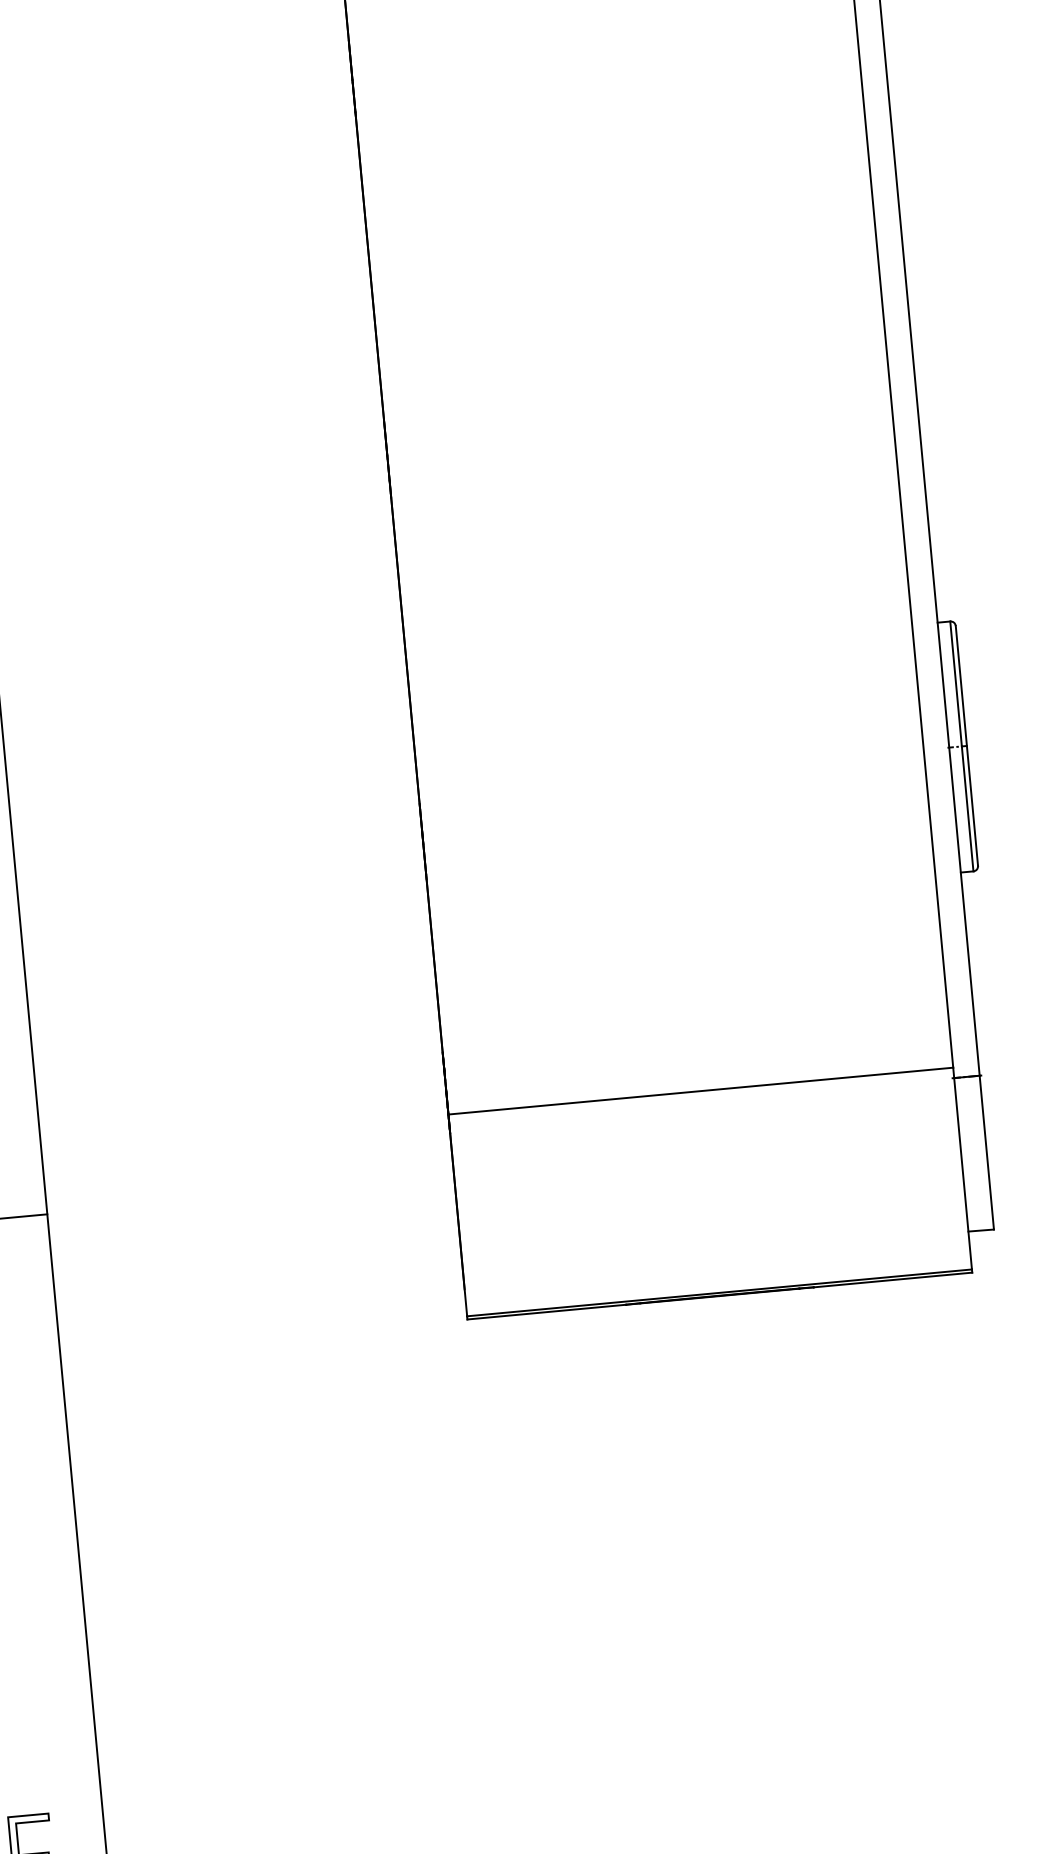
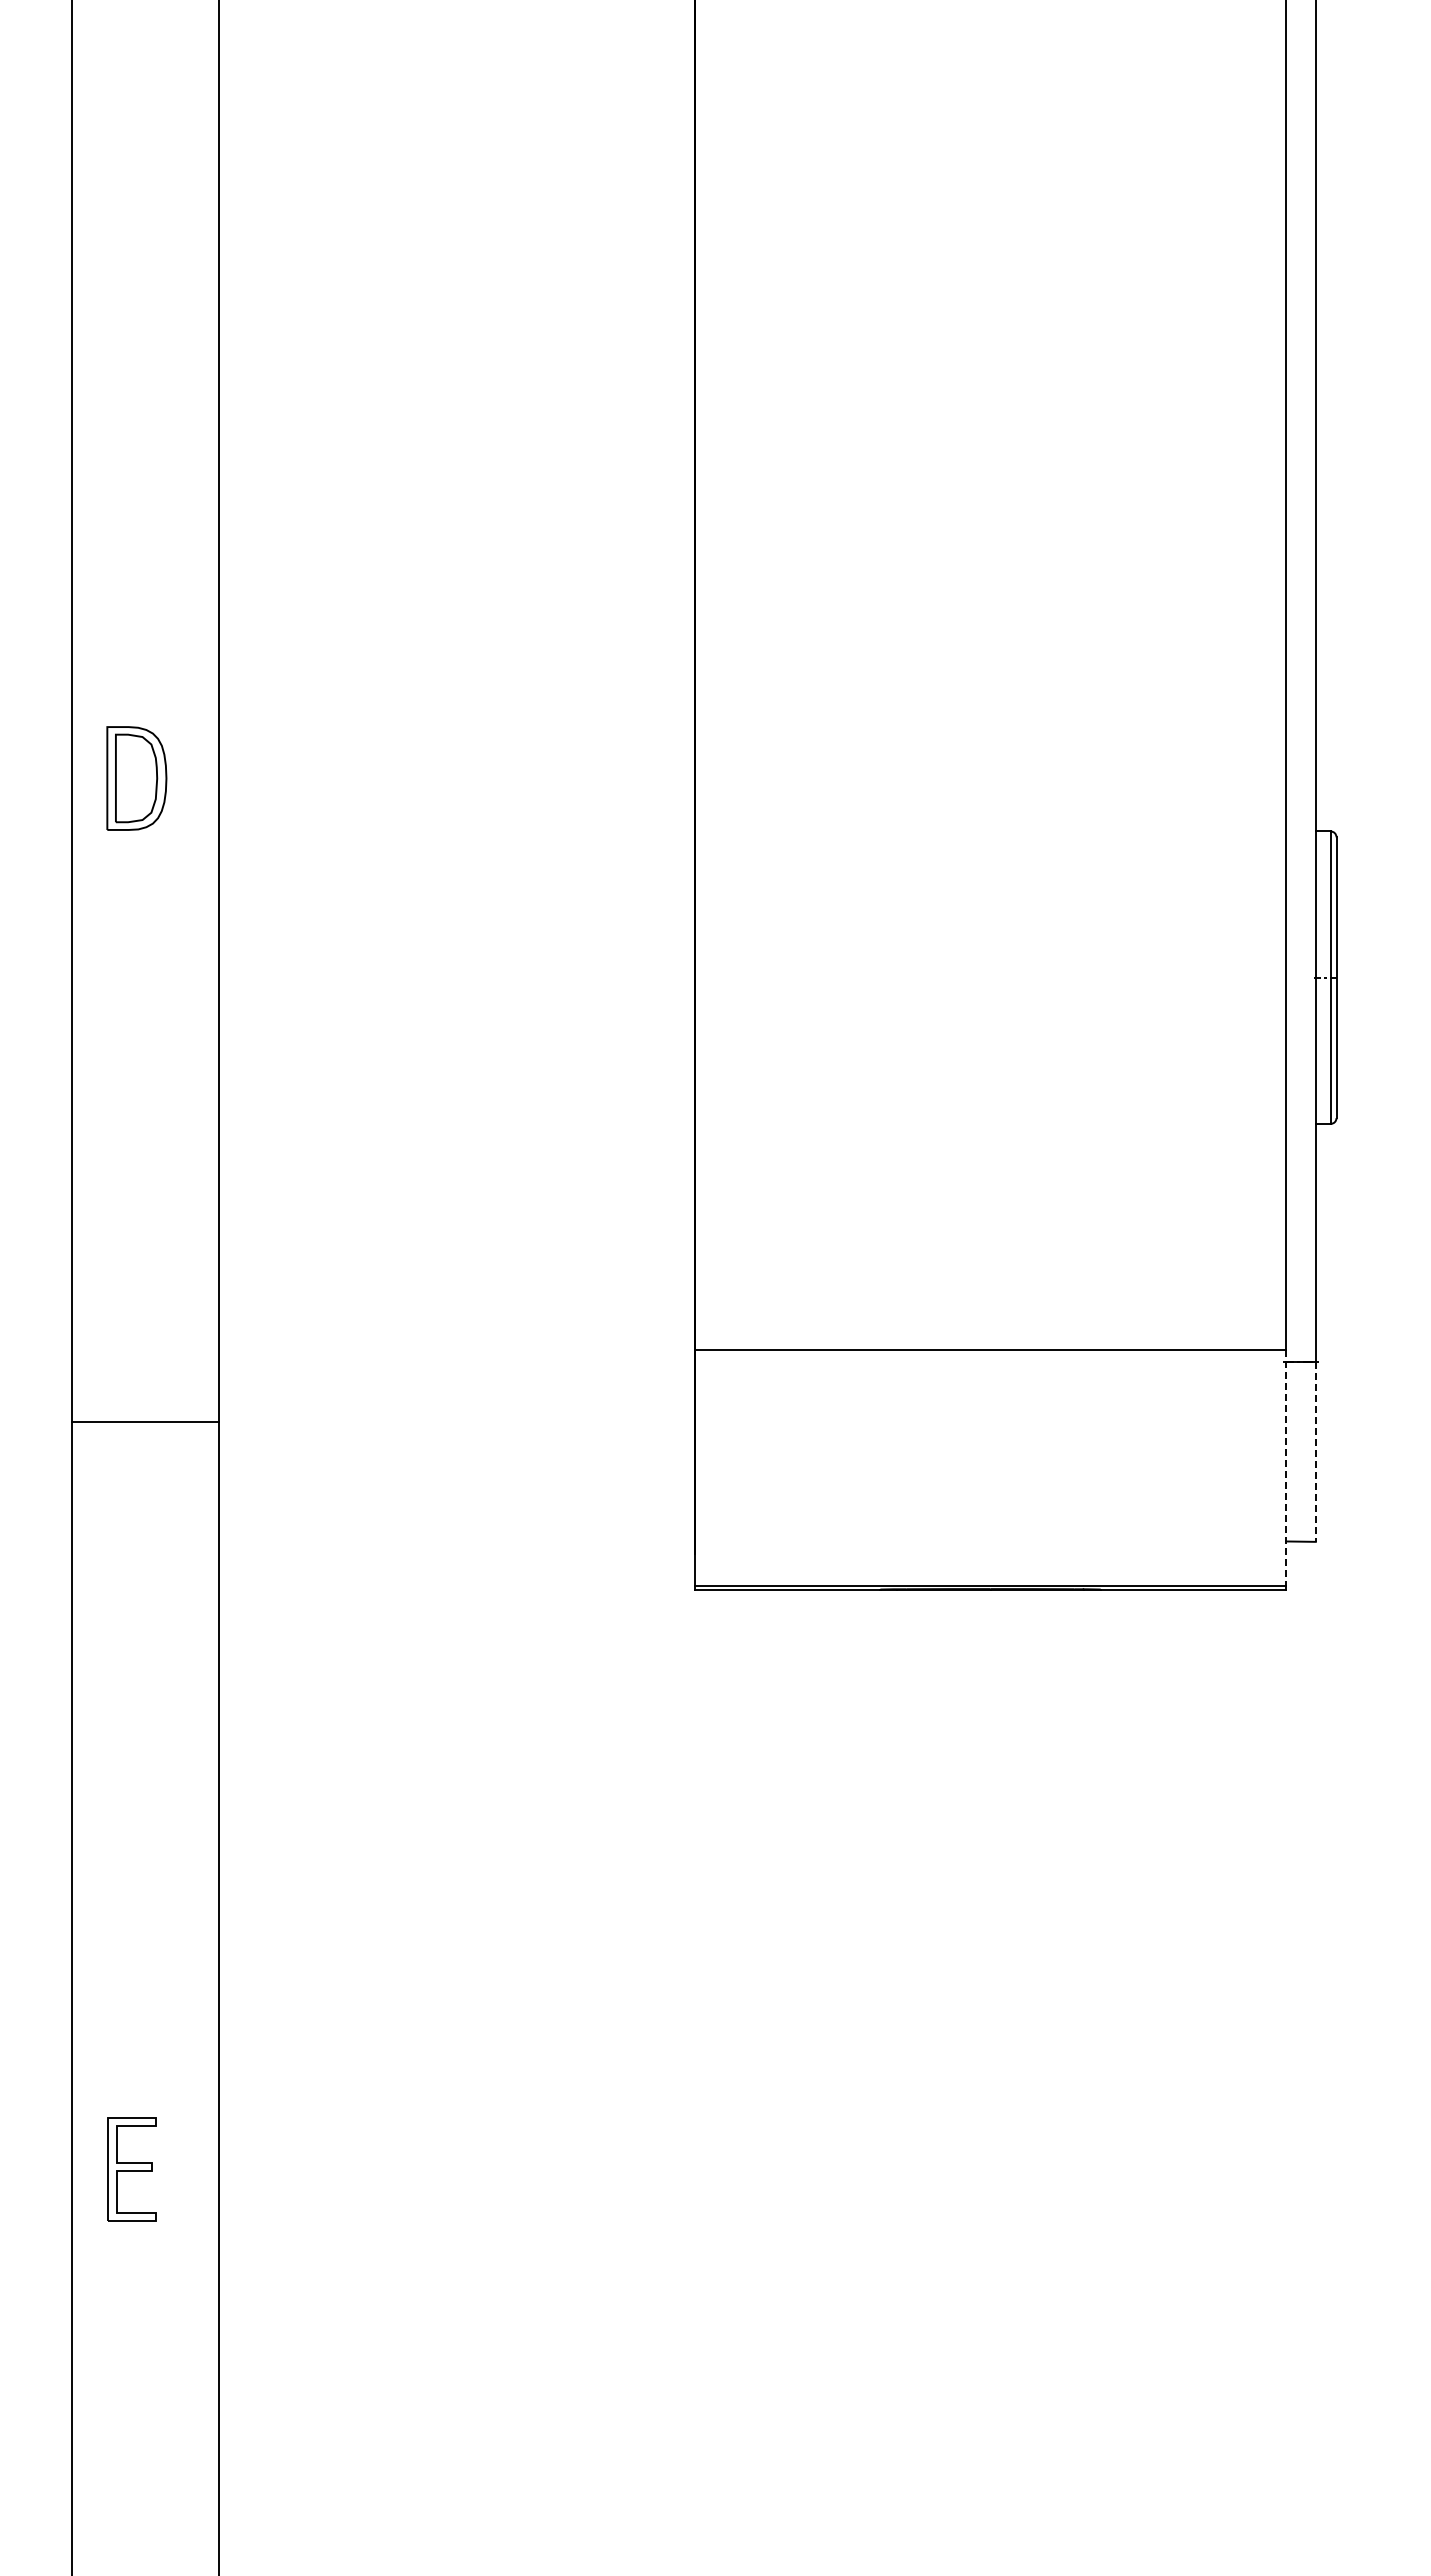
line: (986, 1153) -> (1315, 1452), solid -> dashed
line: (963, 1169) -> (1286, 1468), solid -> dashed

